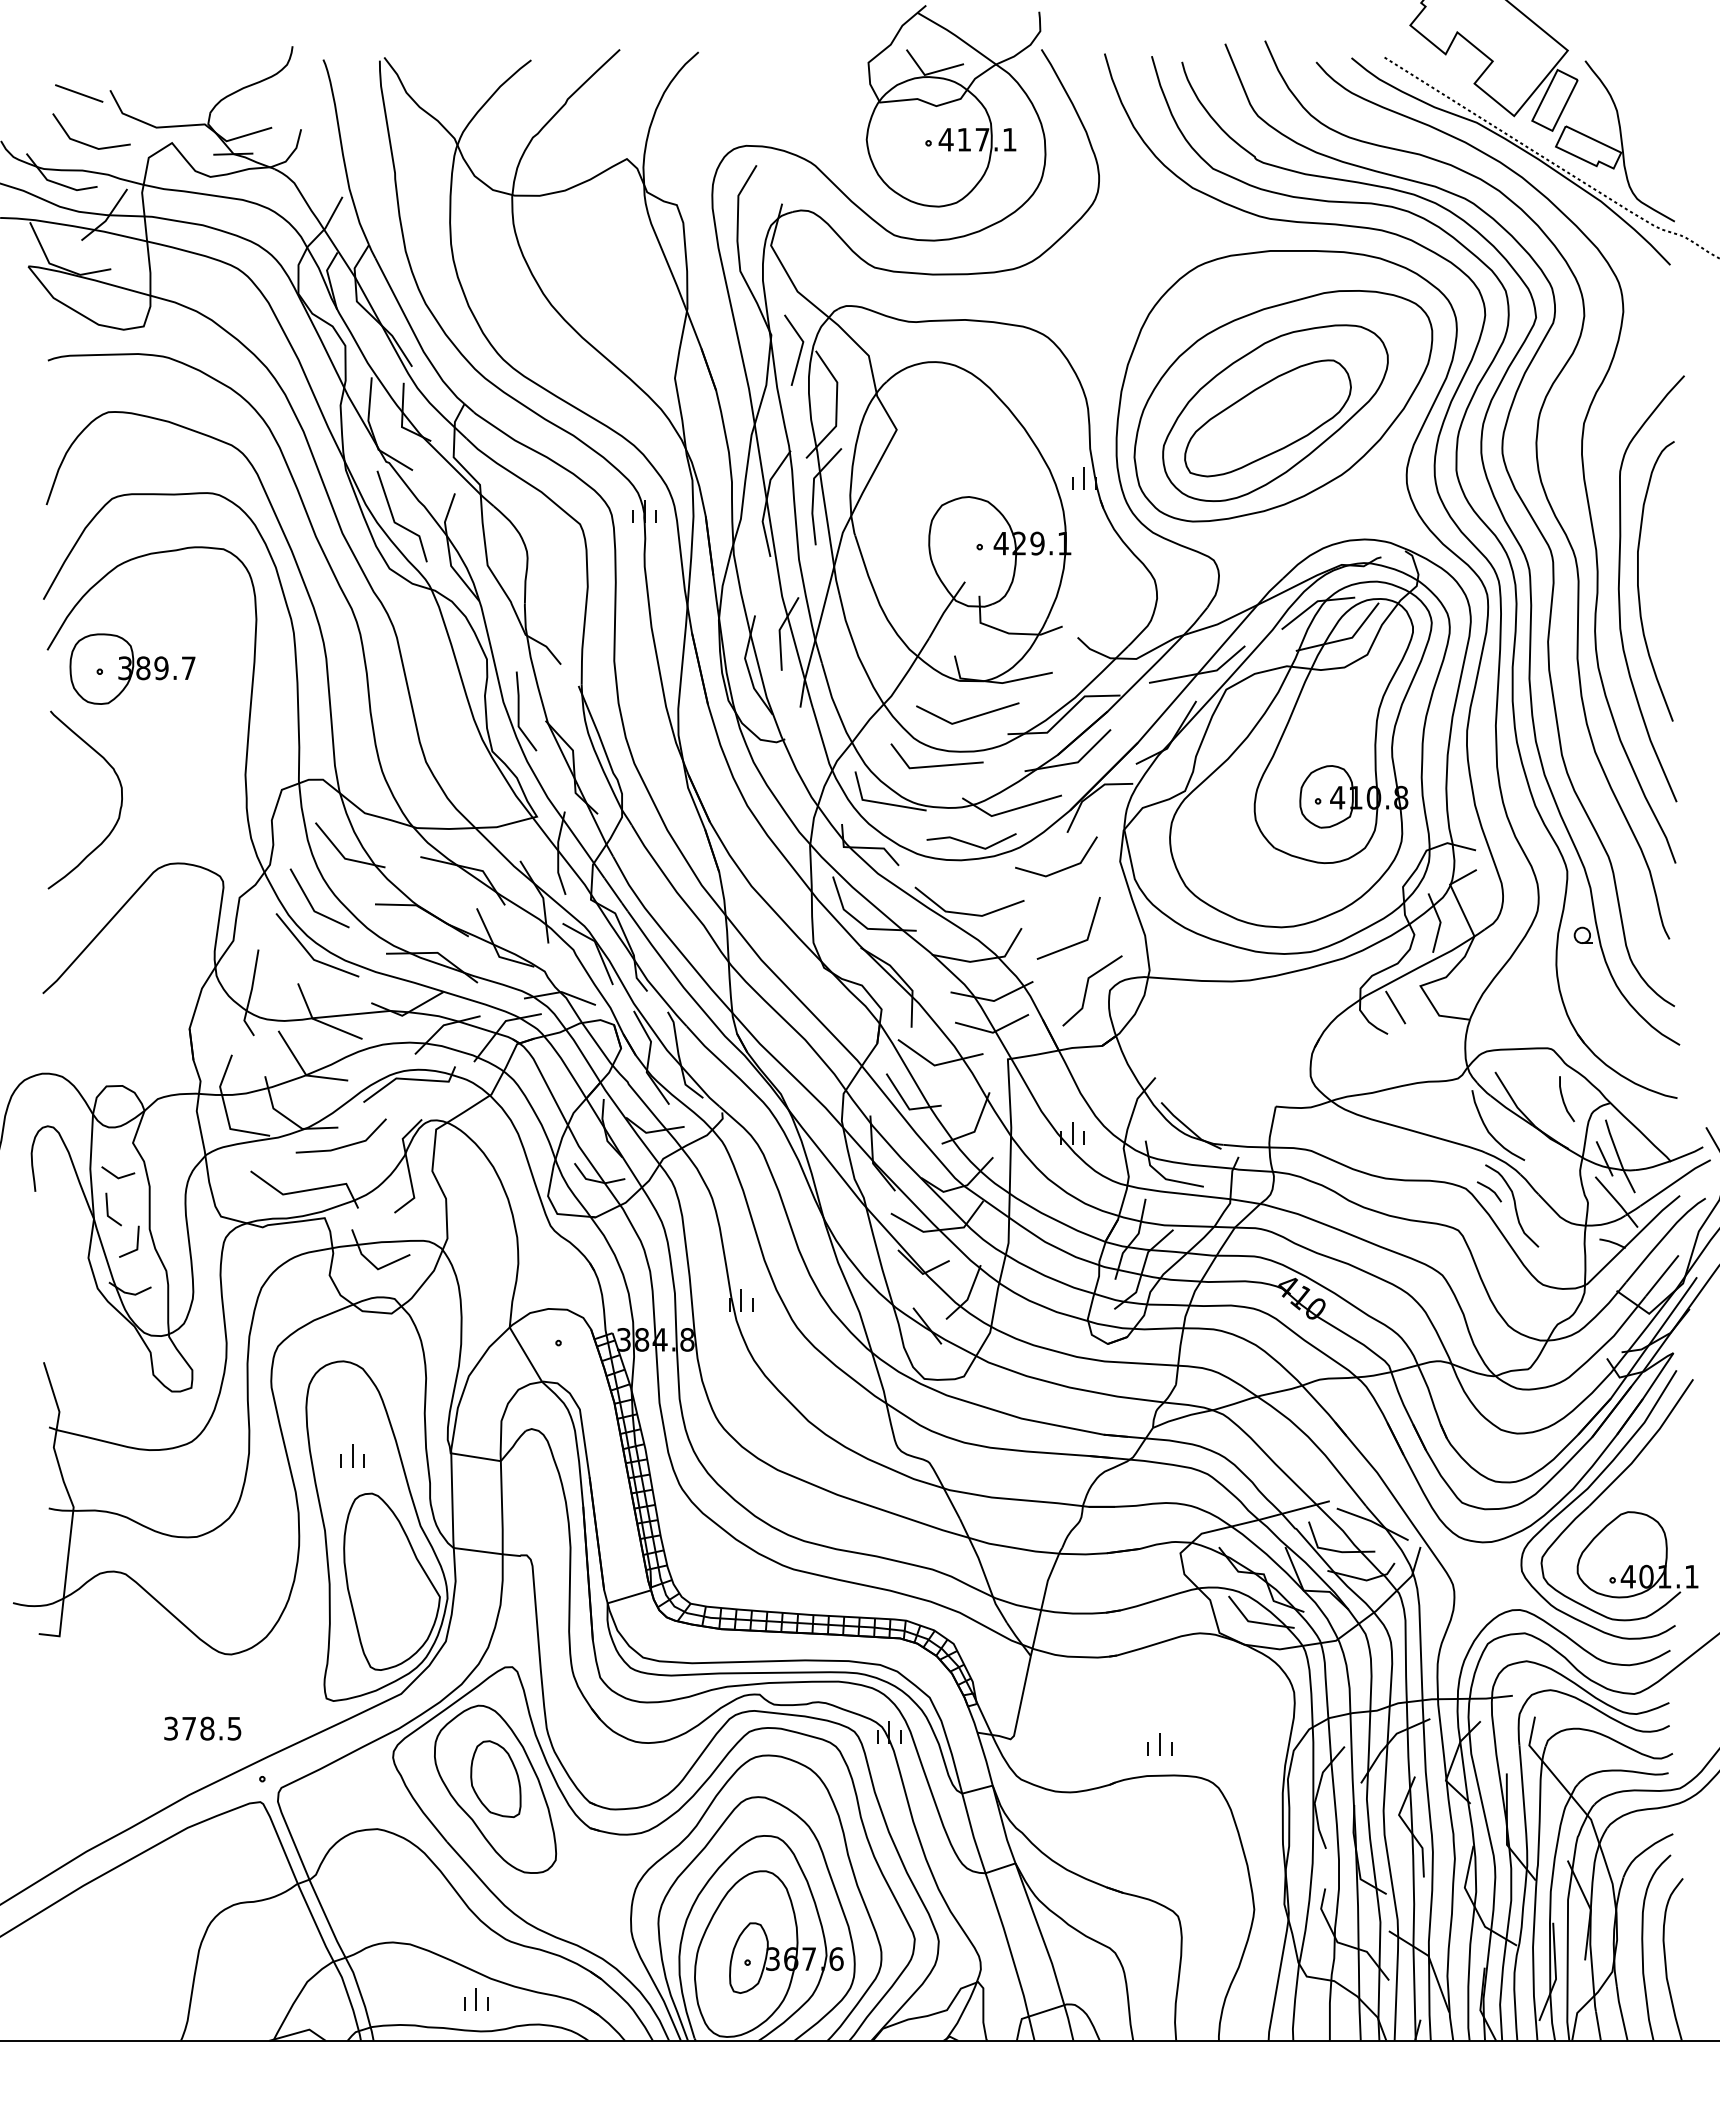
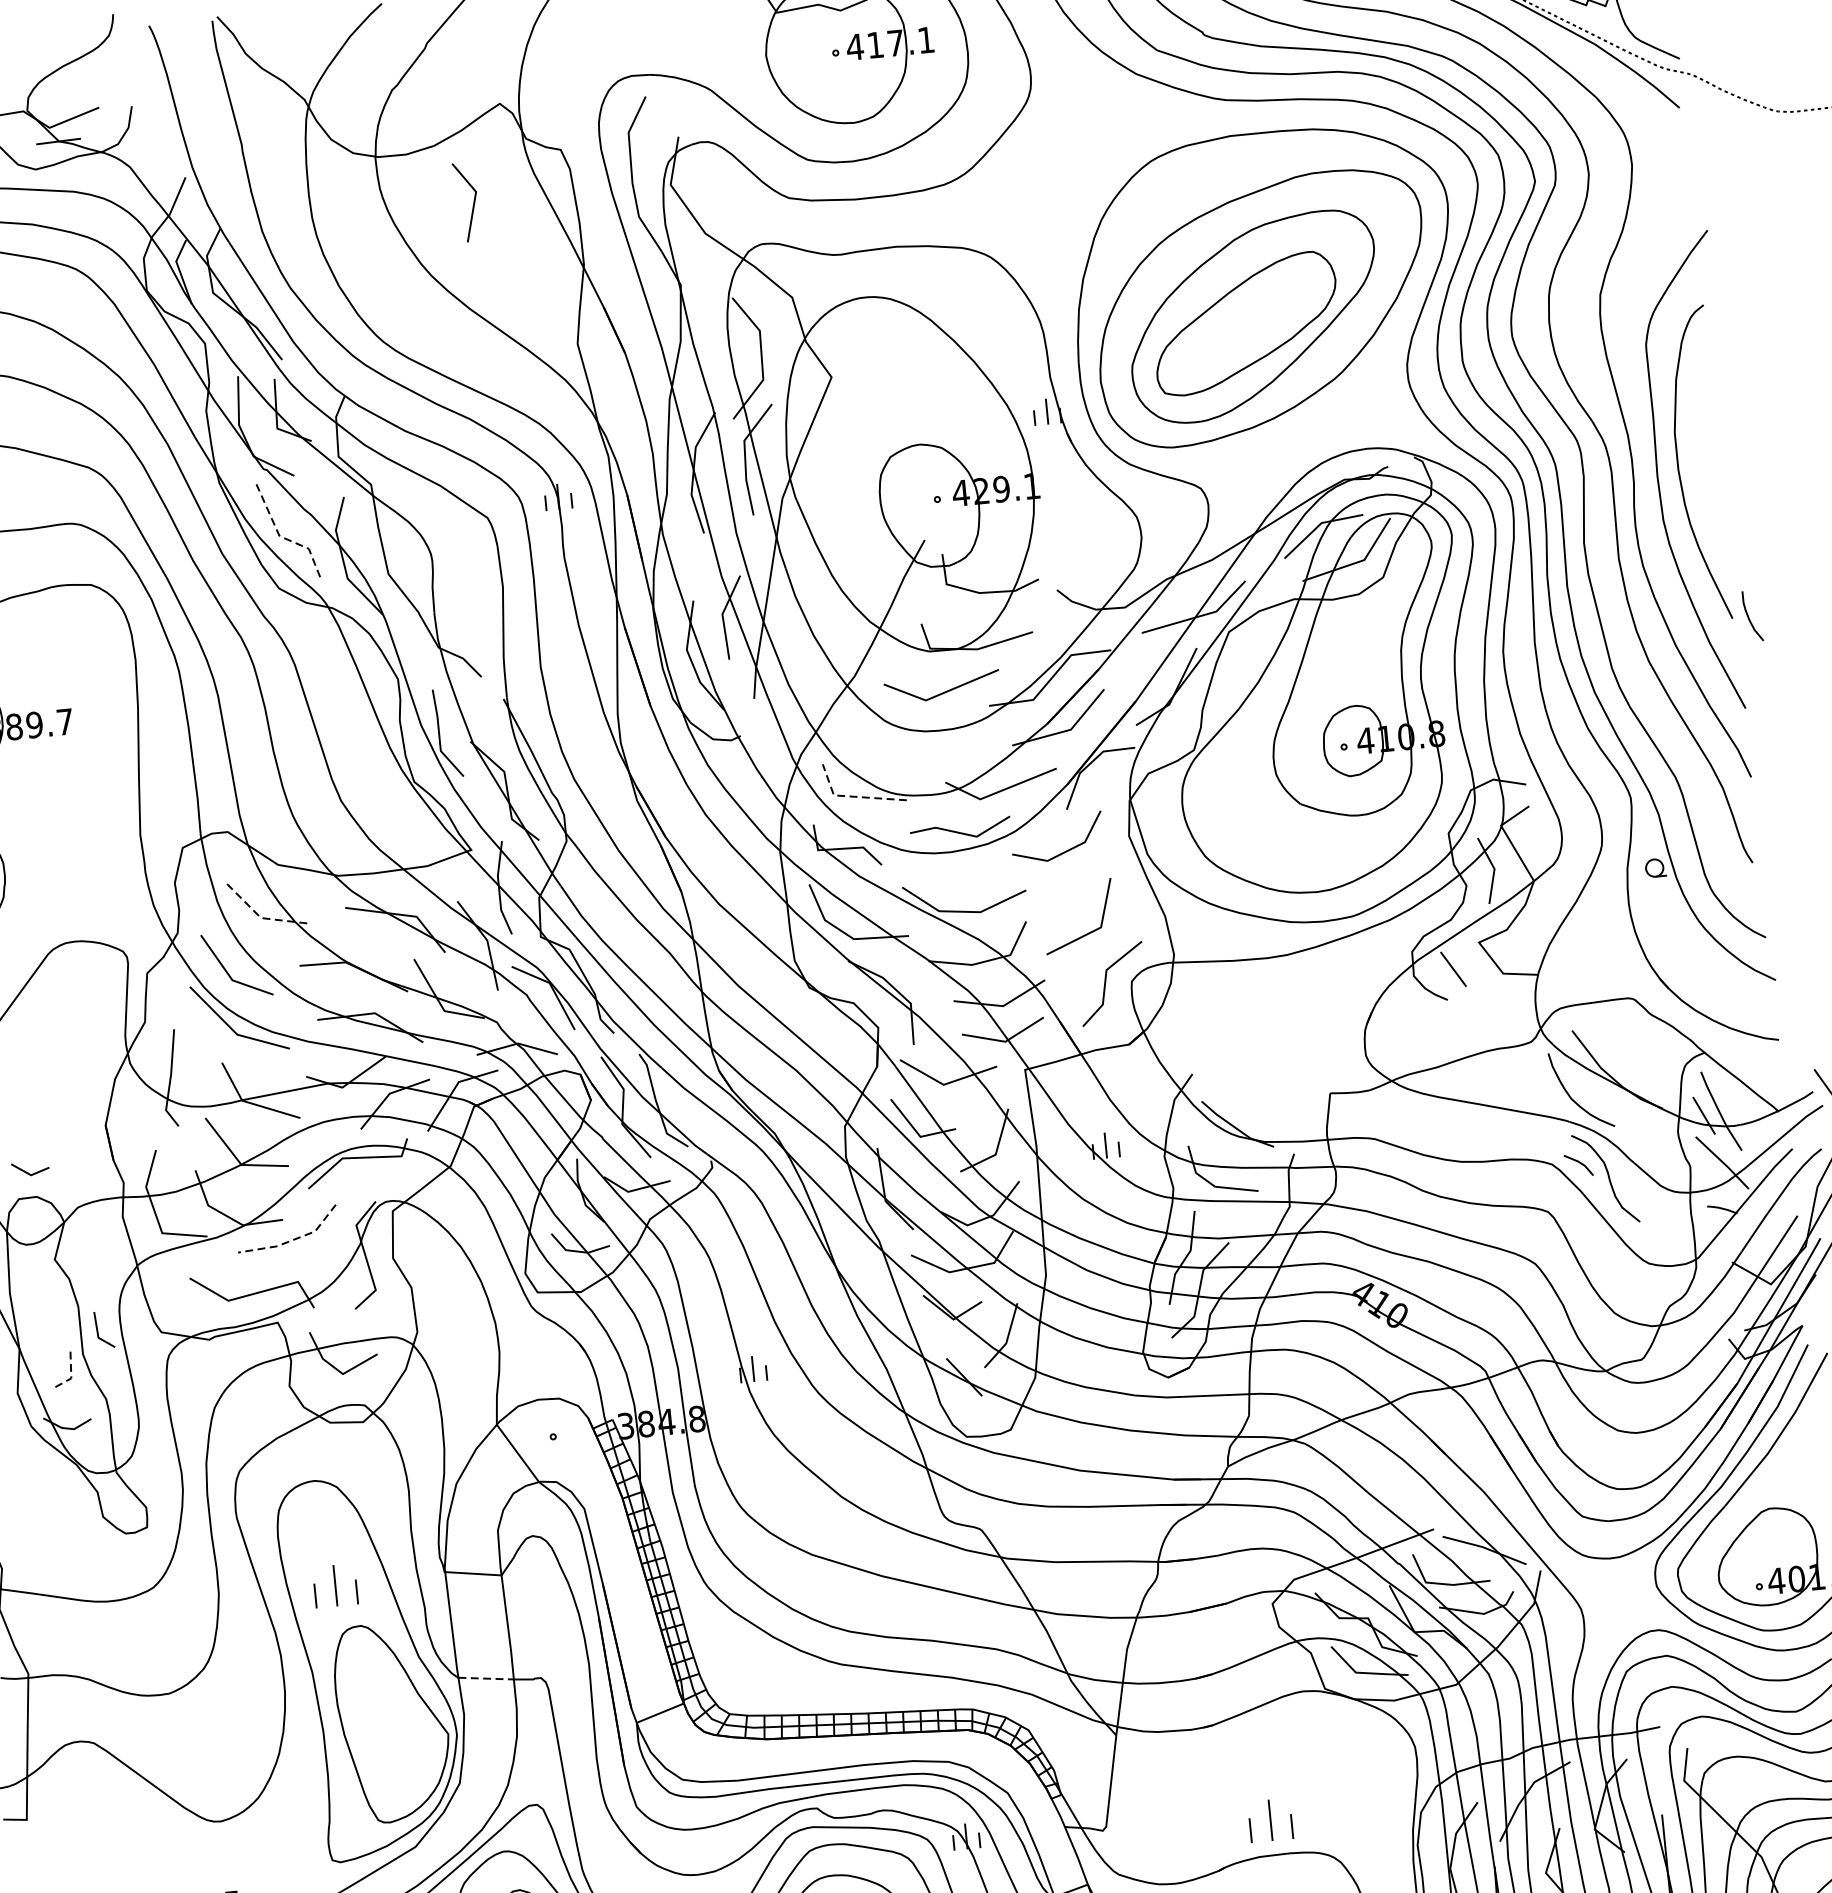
line: (799, 351) -> (472, 203), moved
line: (395, 522) -> (280, 536), solid -> dashed
line: (940, 764) -> (917, 747), removed
line: (879, 802) -> (853, 796), solid -> dashed
line: (343, 857) -> (259, 916), solid -> dashed
curve: (1564, 1100) -> (1750, 618), moved
line: (345, 1146) -> (293, 1240), solid -> dashed
line: (116, 1175) -> (28, 1172), moved
line: (108, 1209) -> (98, 1330), moved
line: (137, 1248) -> (71, 1377), solid -> dashed
part: (352, 1455) -> (334, 1585), size x1.6
line: (478, 1551) -> (486, 1678), solid -> dashed
part: (1159, 1744) -> (1270, 1820), size x1.6

